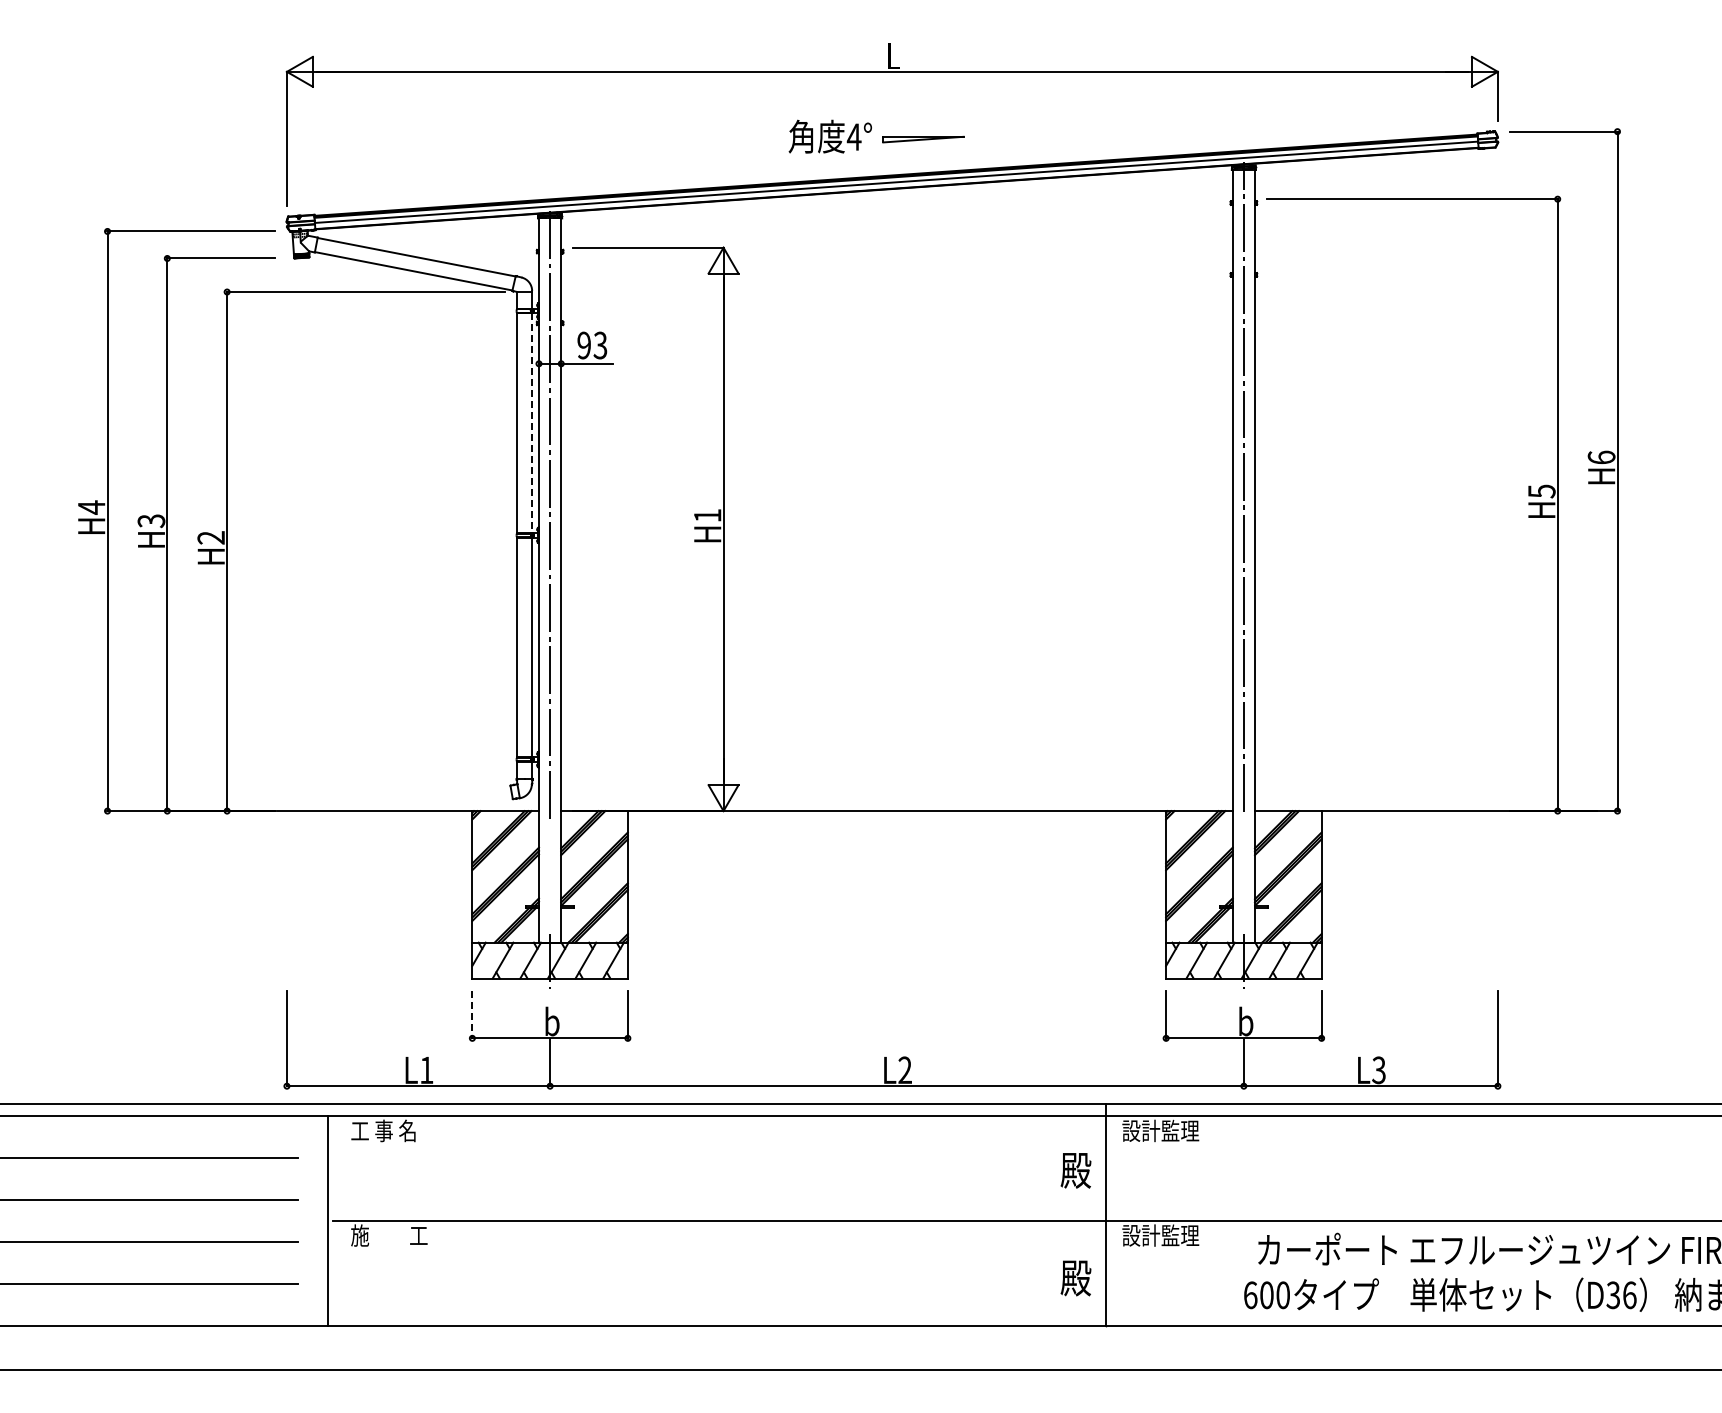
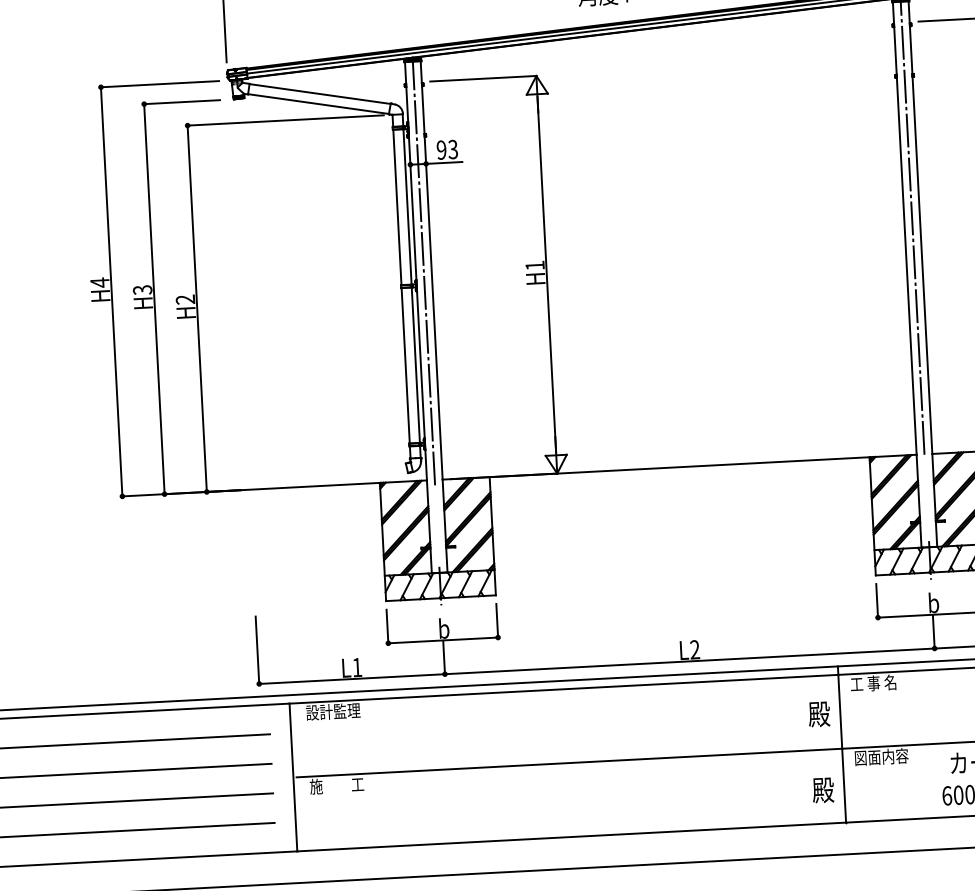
line: (531, 423) -> (407, 207), dashed -> solid
line: (472, 1014) -> (387, 626), dashed -> solid
text: (389, 1130) -> (333, 711), 工 事 名 -> 設計監理
text: (1160, 1130) -> (877, 682), 設計監理 -> 工 事 名
text: (1160, 1235) -> (881, 757), 設計監理 -> 図面内容

